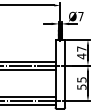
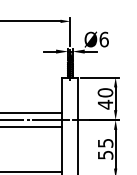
text: (80, 16) -> (103, 39), Ø7 -> Ø6
text: (81, 48) -> (105, 91), 47 -> 40

